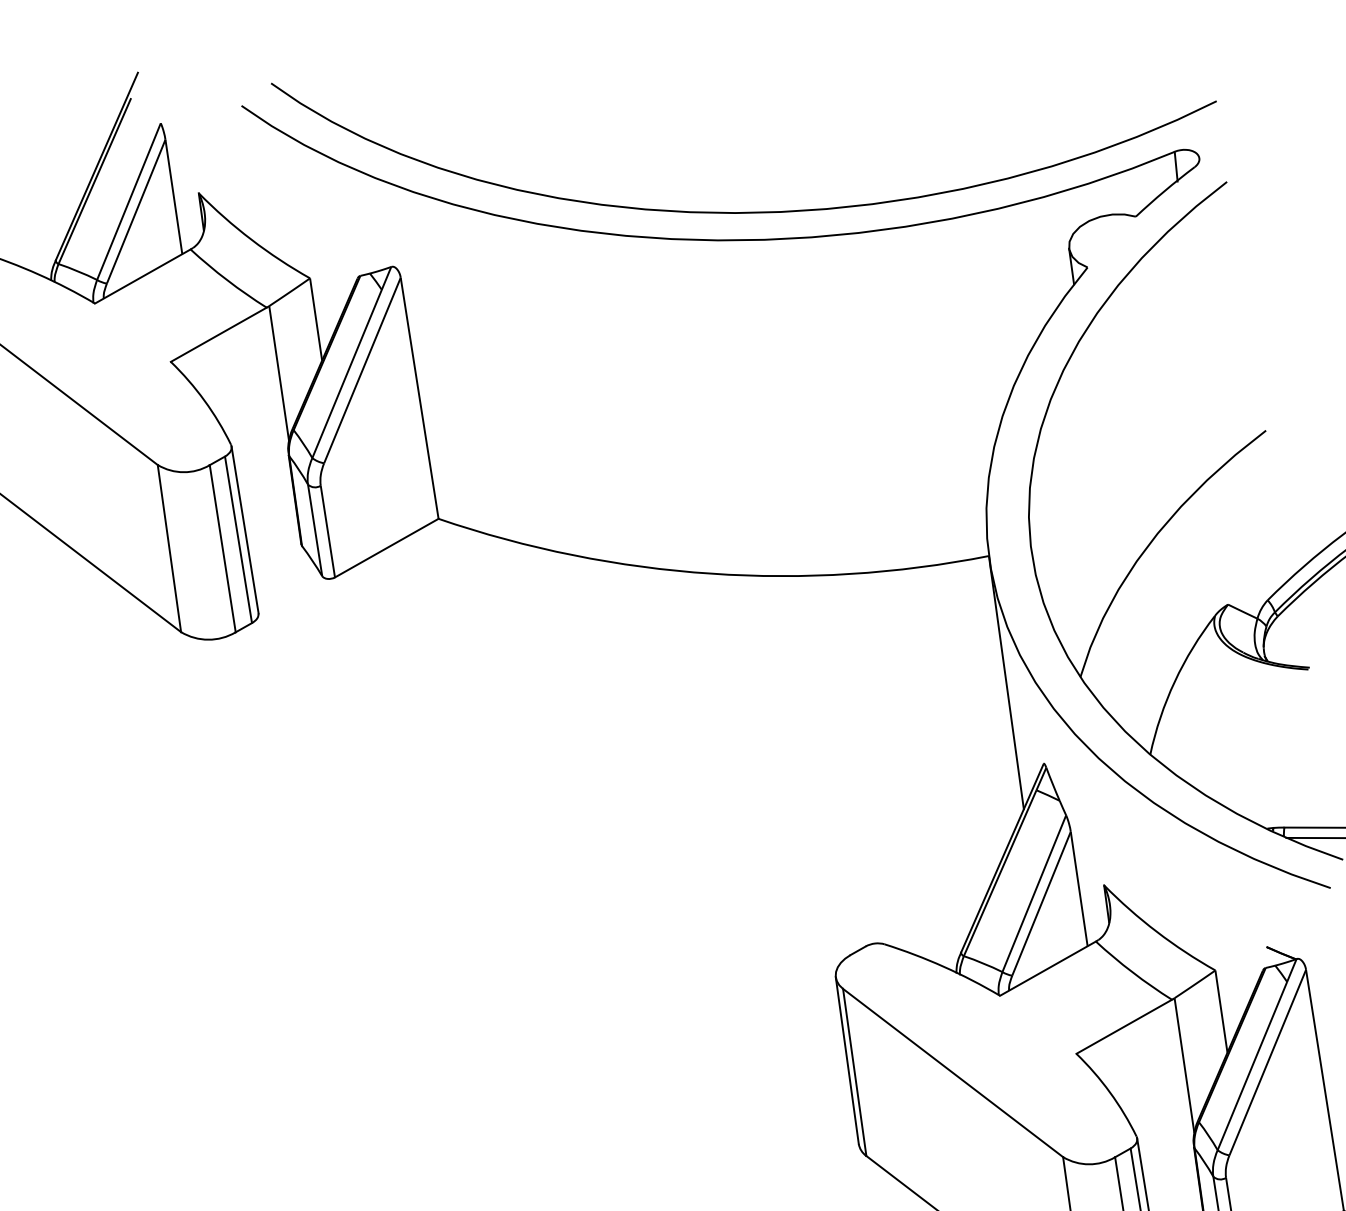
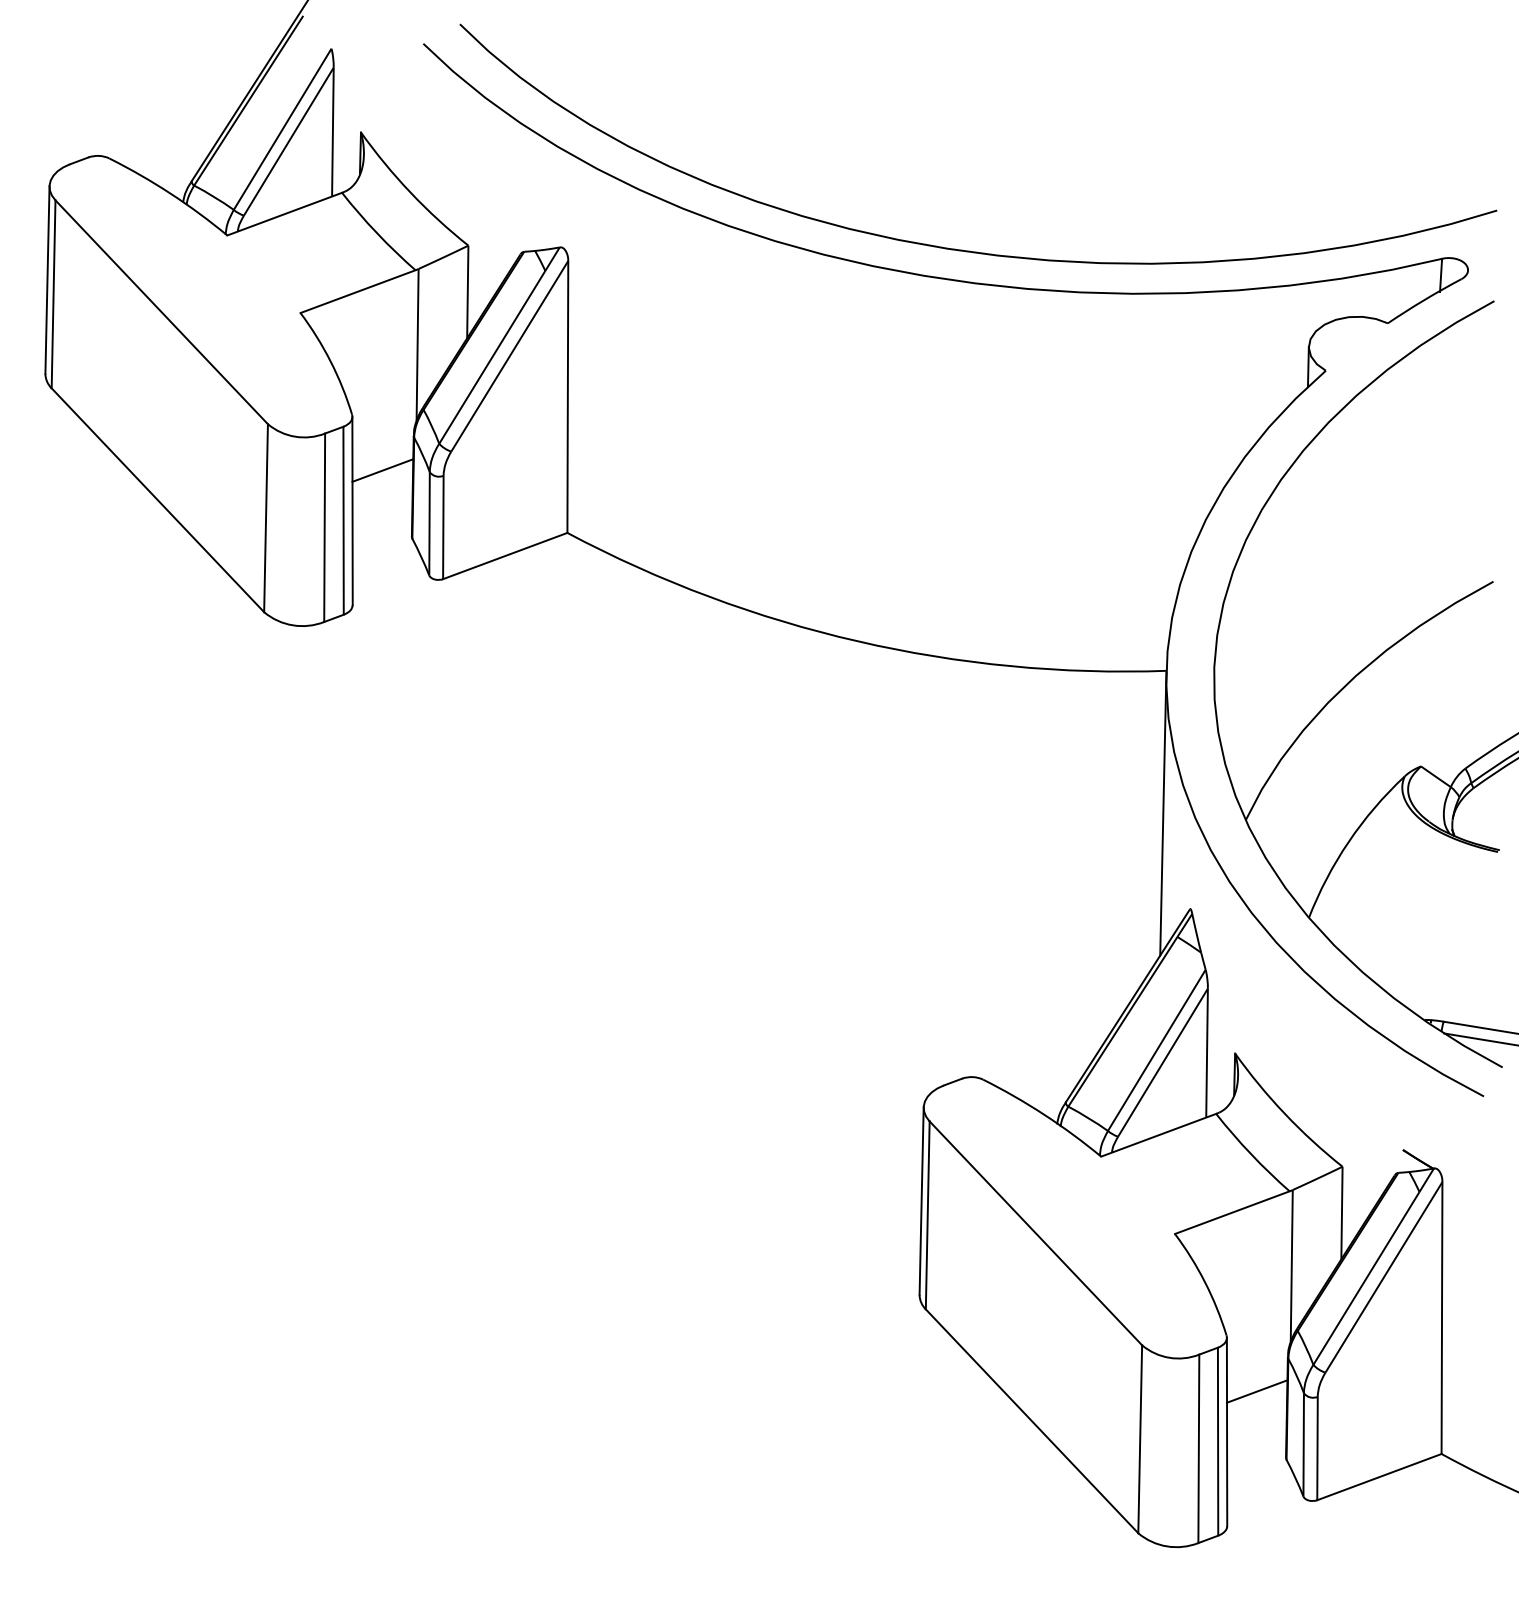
line: (265, 489) -> (382, 470), added
line: (1171, 1181) -> (1257, 1391), added

